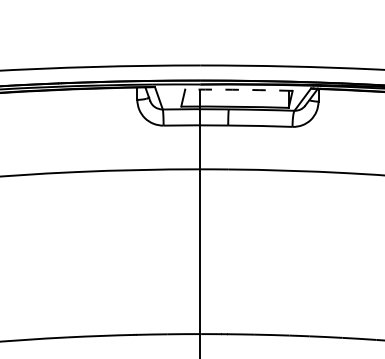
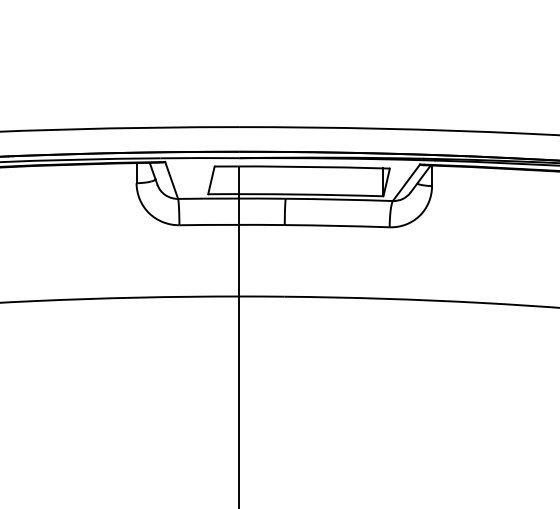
arc: (238, 89) -> (301, 166), dashed -> solid

